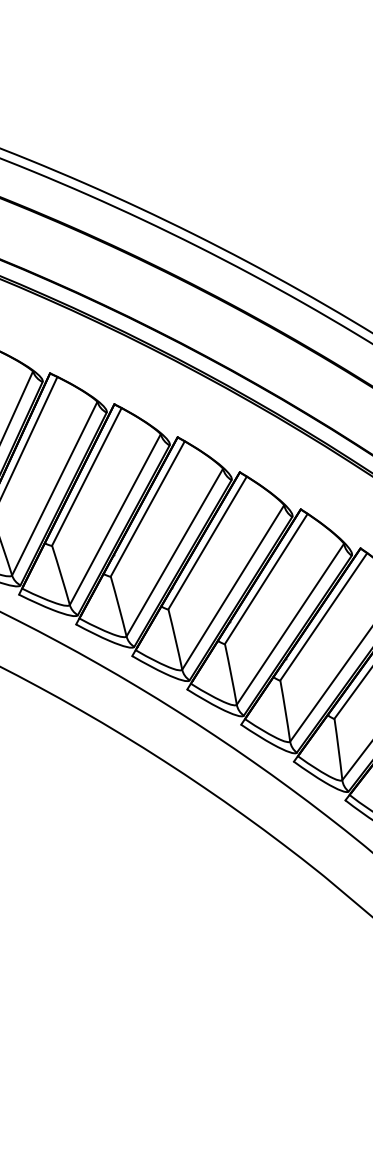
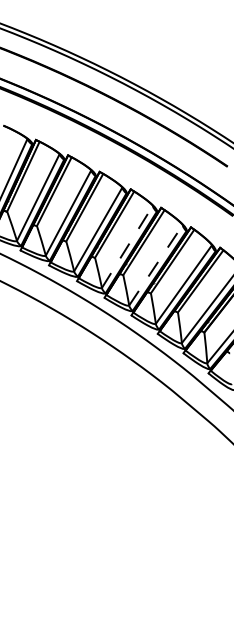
line: (233, 586) -> (127, 246), solid -> dashed
line: (291, 622) -> (156, 264), solid -> dashed

